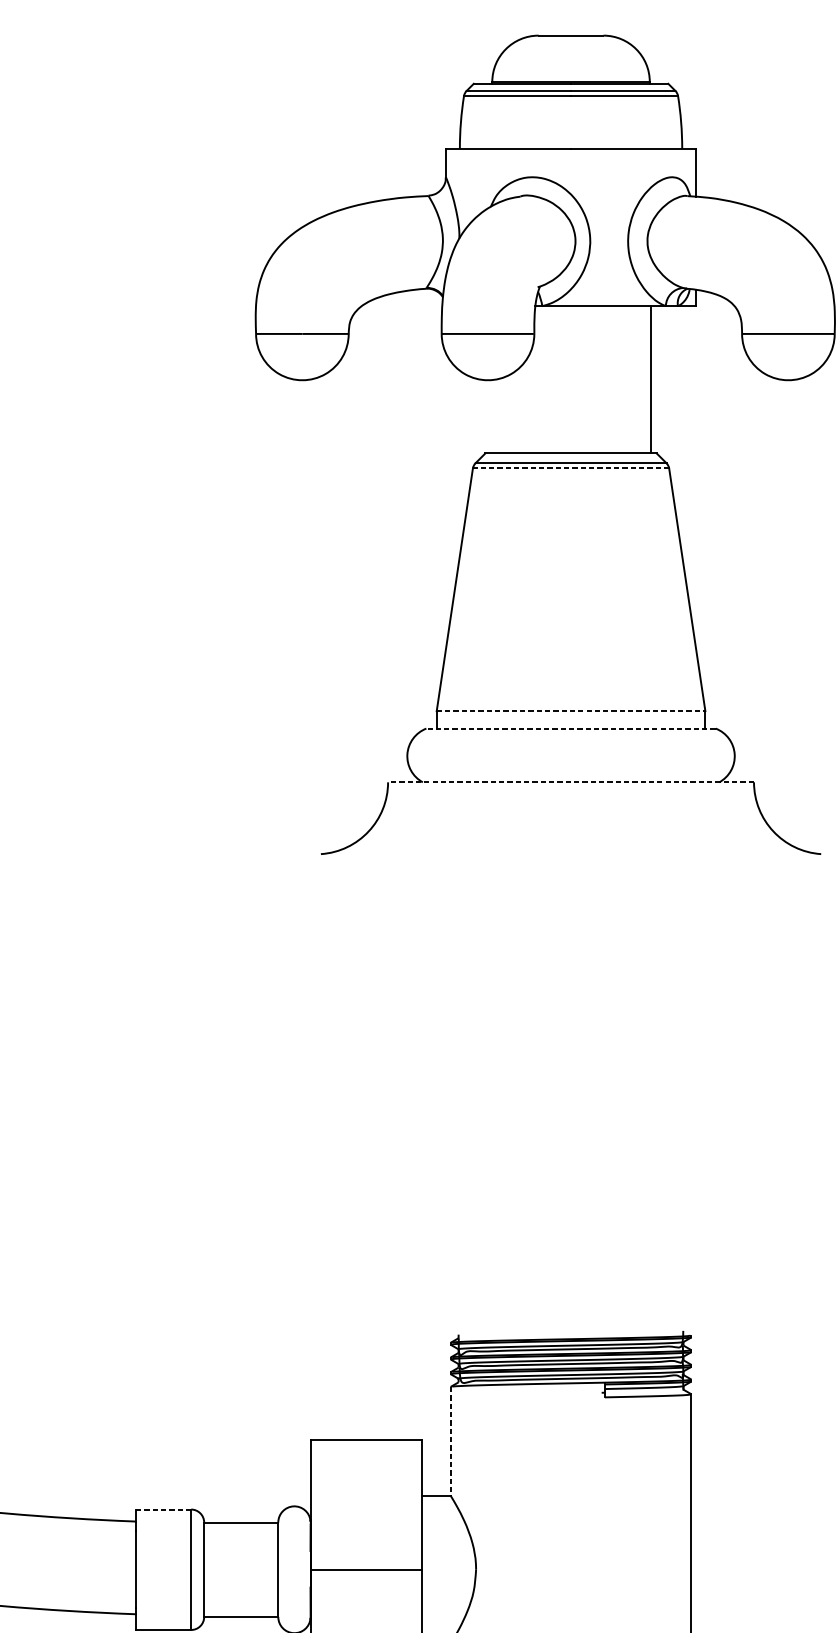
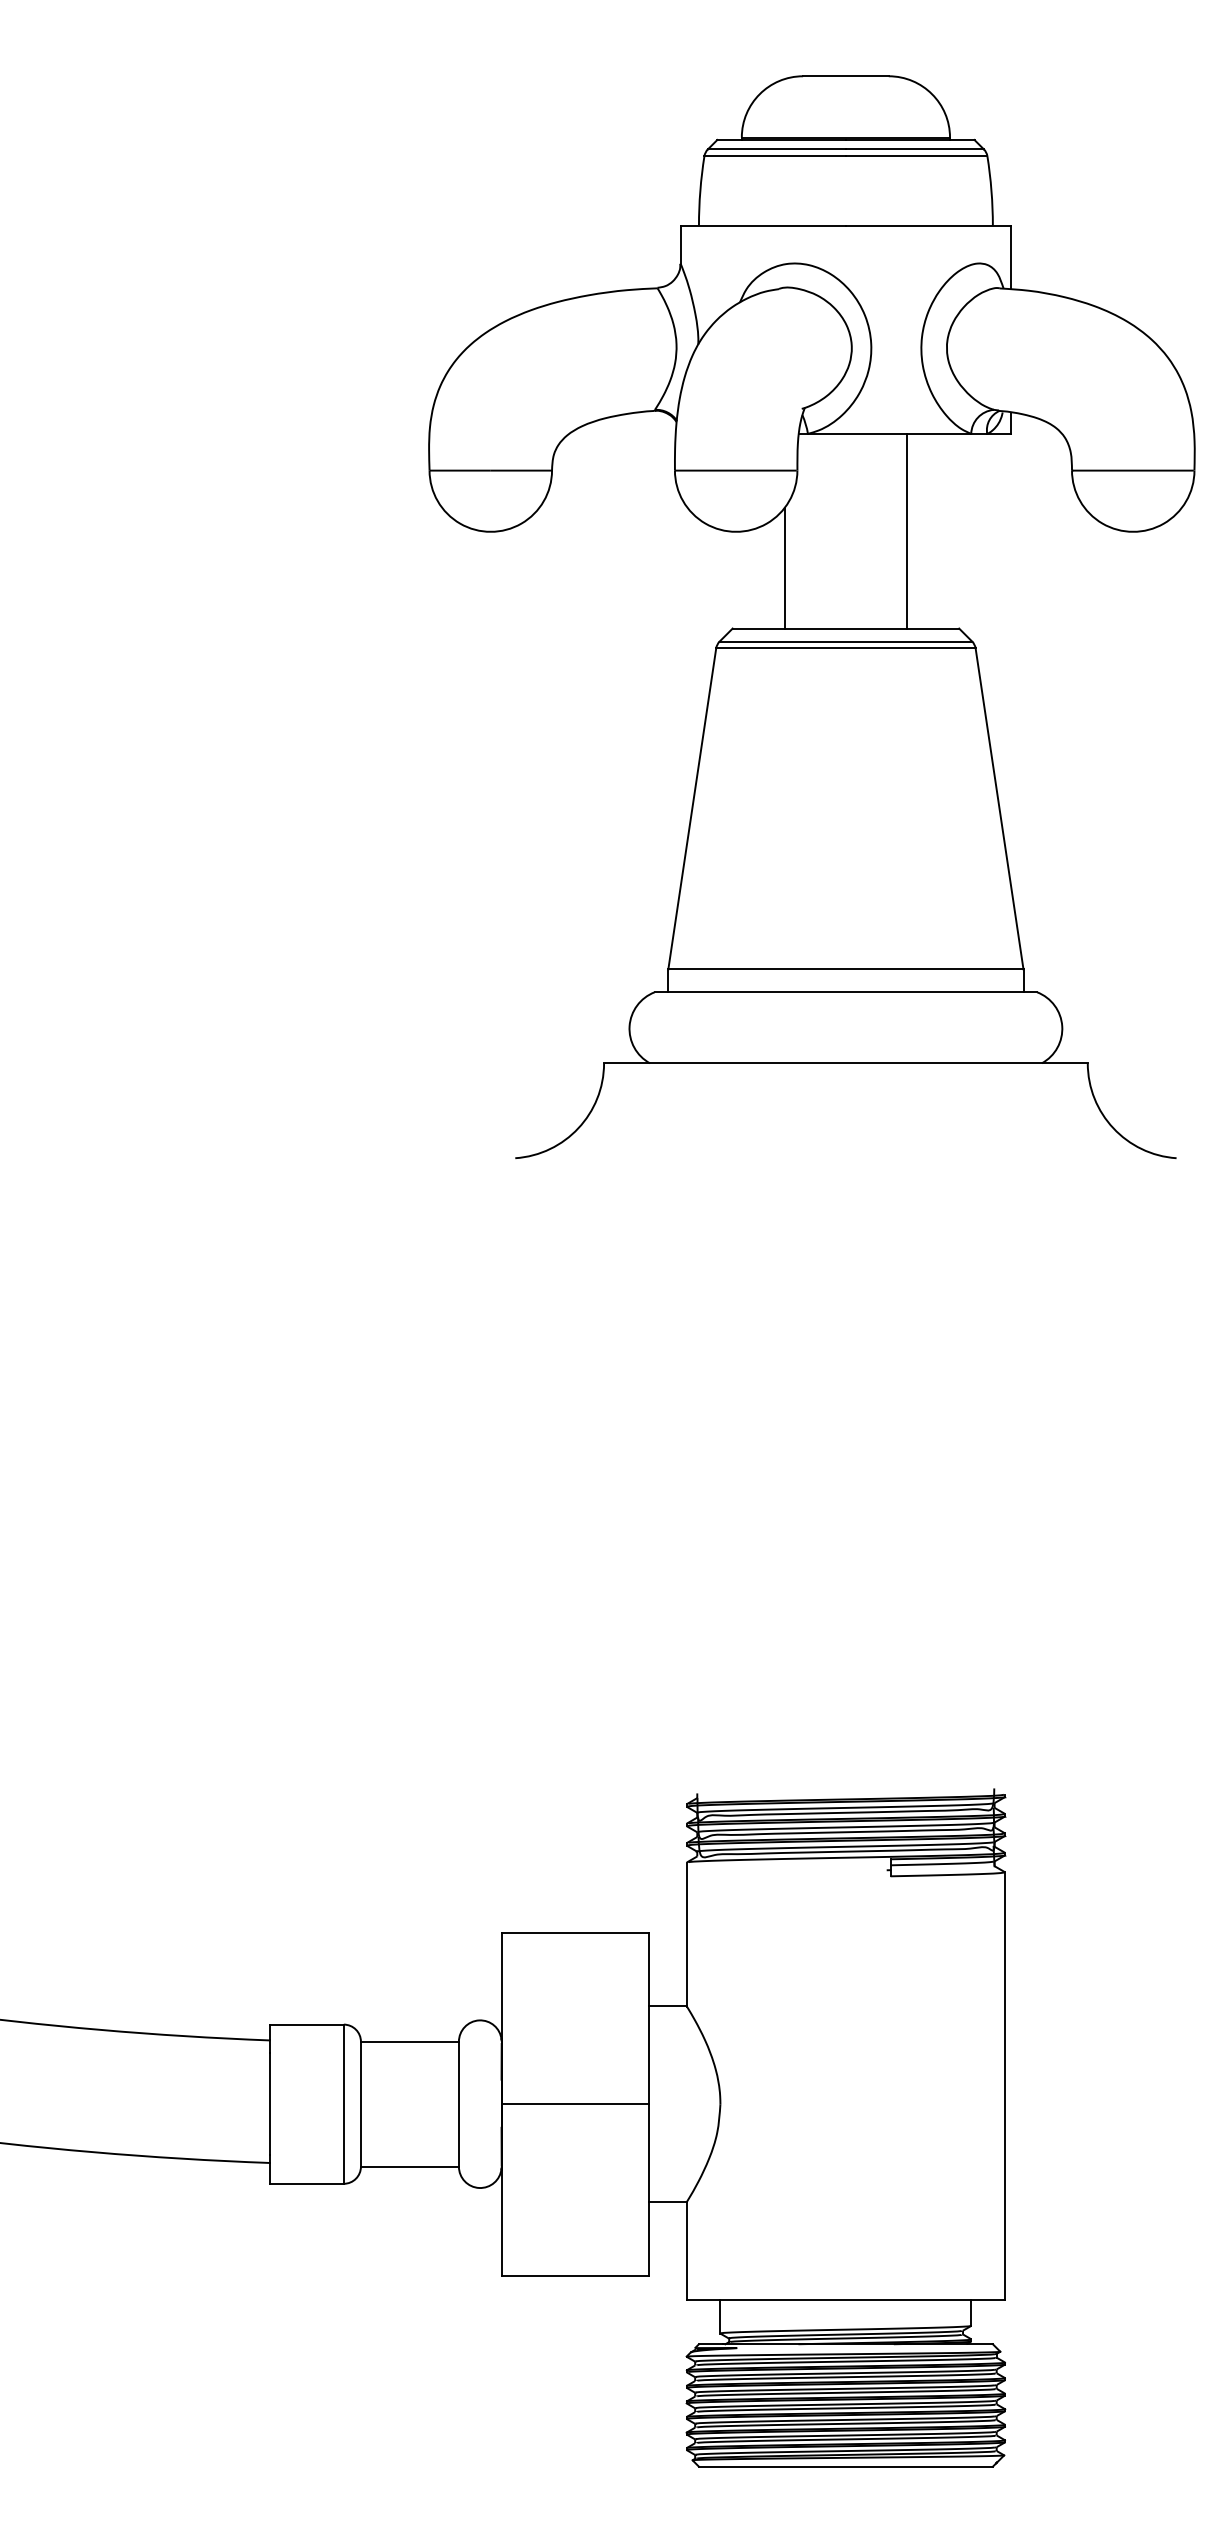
line: (650, 379) -> (907, 530), moved
line: (524, 407) -> (784, 567), added
line: (570, 468) -> (845, 648), dashed -> solid
line: (570, 711) -> (845, 969), dashed -> solid
line: (570, 728) -> (845, 992), dashed -> solid
line: (570, 782) -> (845, 1063), dashed -> solid
line: (450, 1442) -> (686, 1935), dashed -> solid
line: (163, 1509) -> (307, 2024), dashed -> solid

